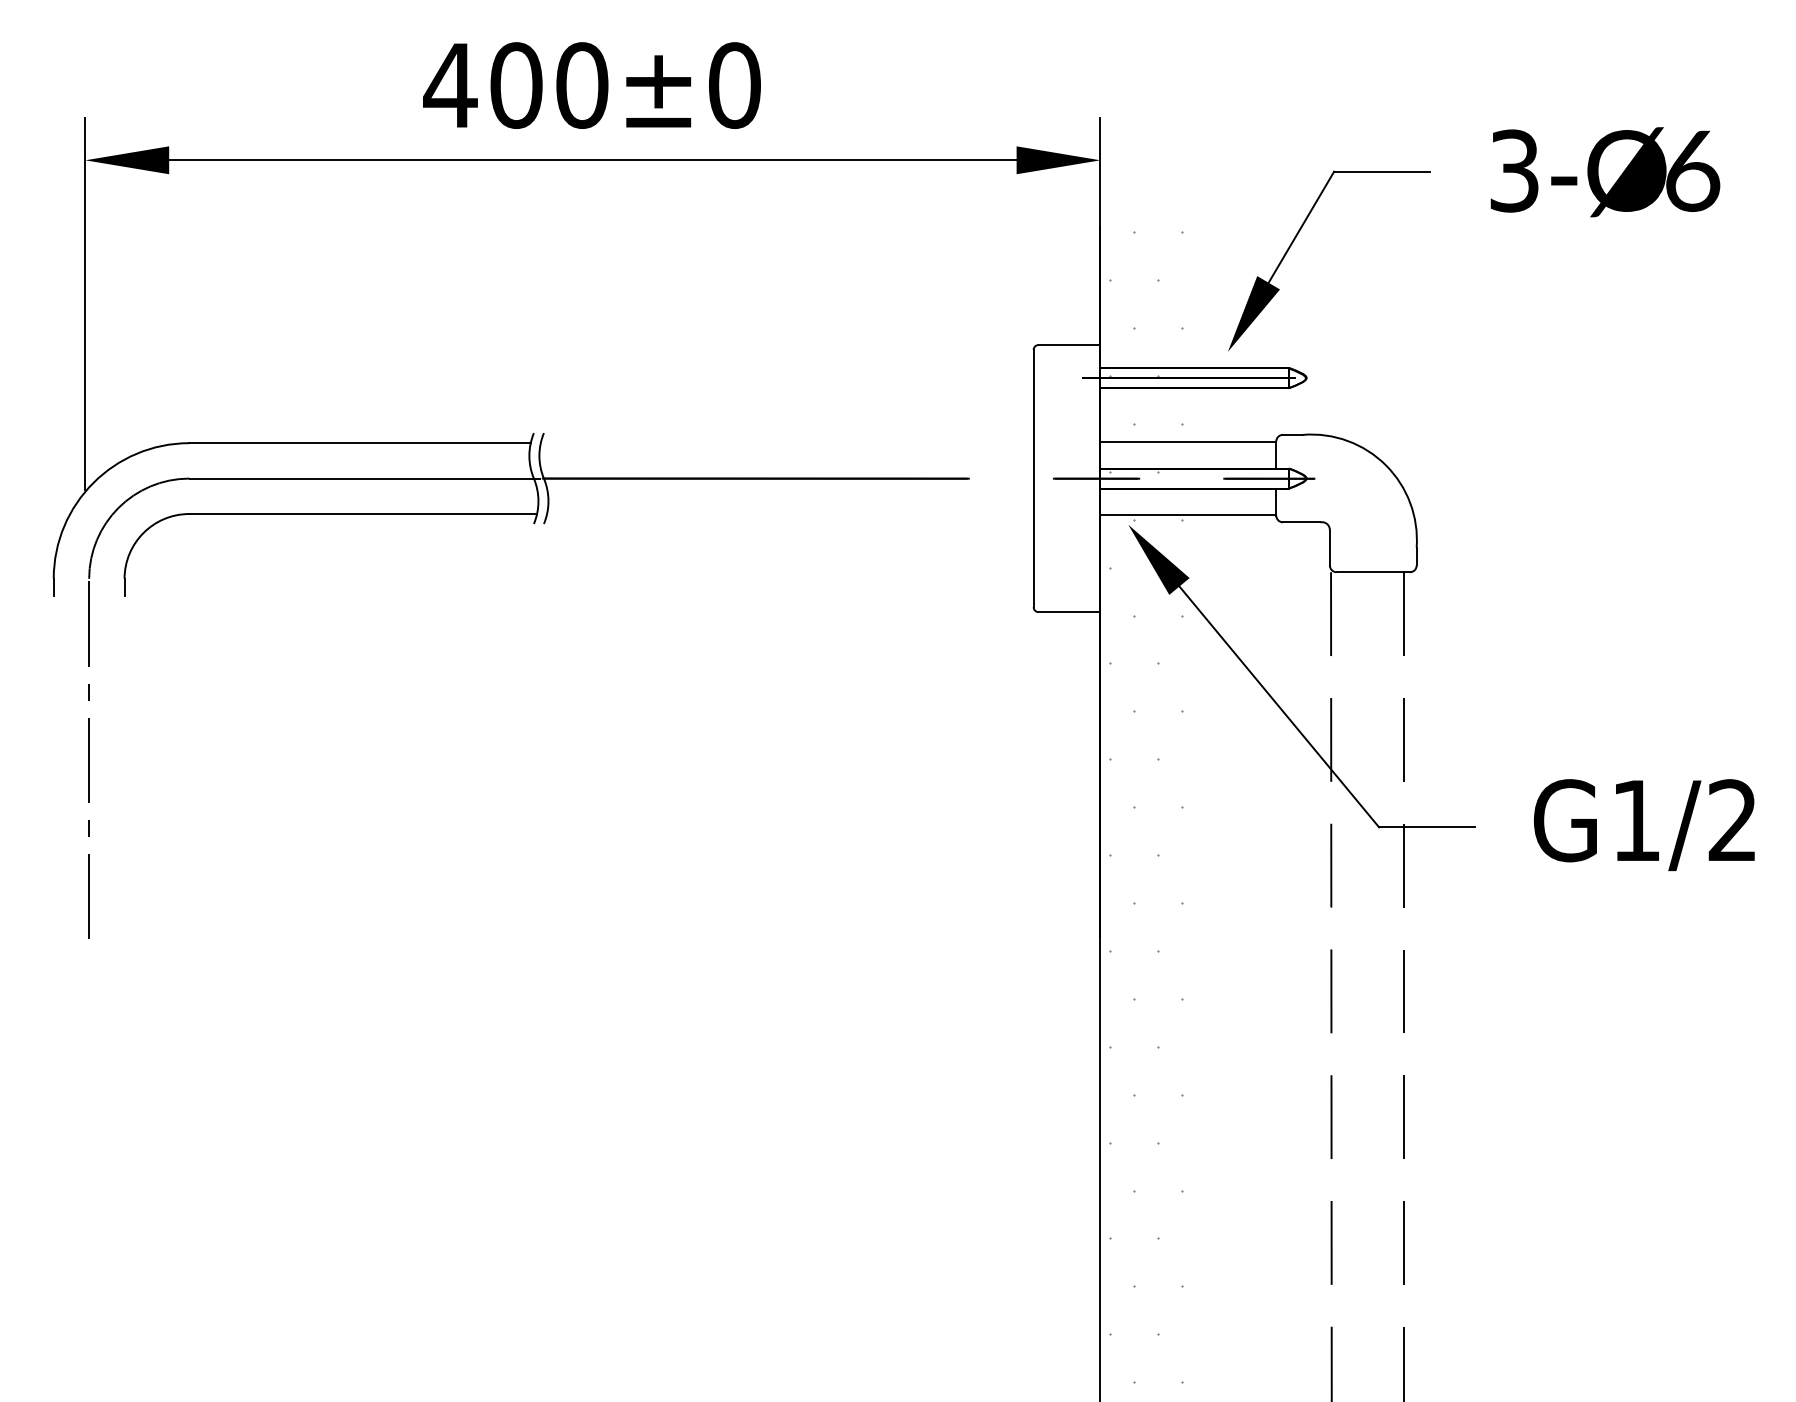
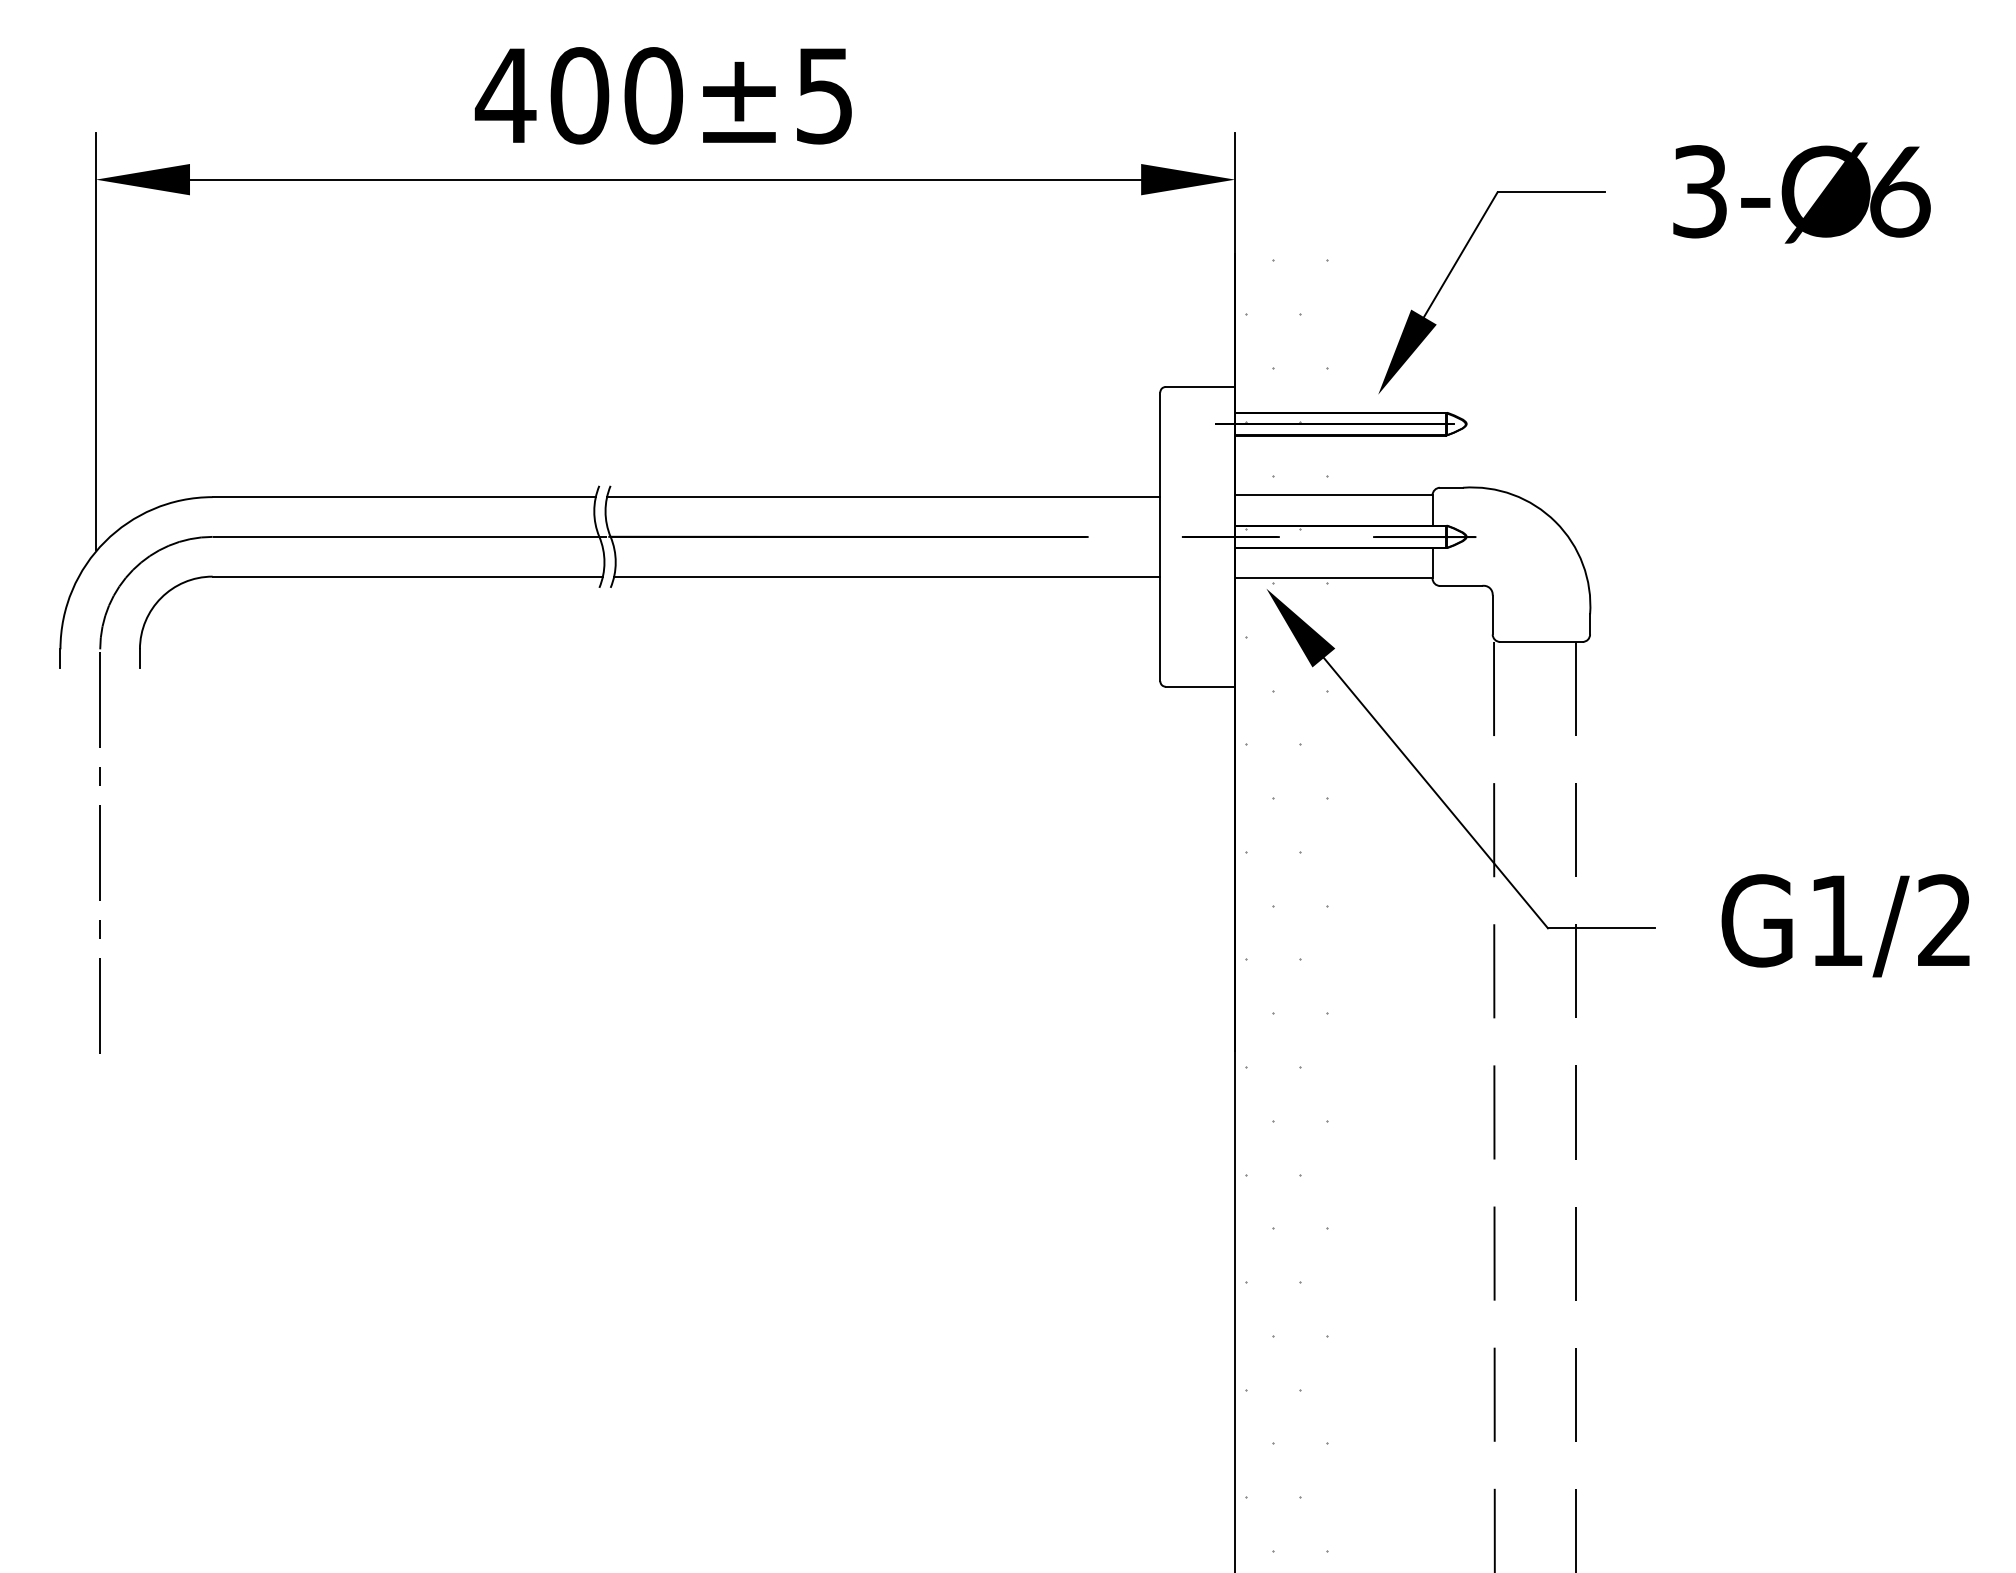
text: (734, 85) -> (824, 95), 400±0 -> 400±5
line: (787, 443) -> (883, 497), added
line: (790, 513) -> (887, 576), added

